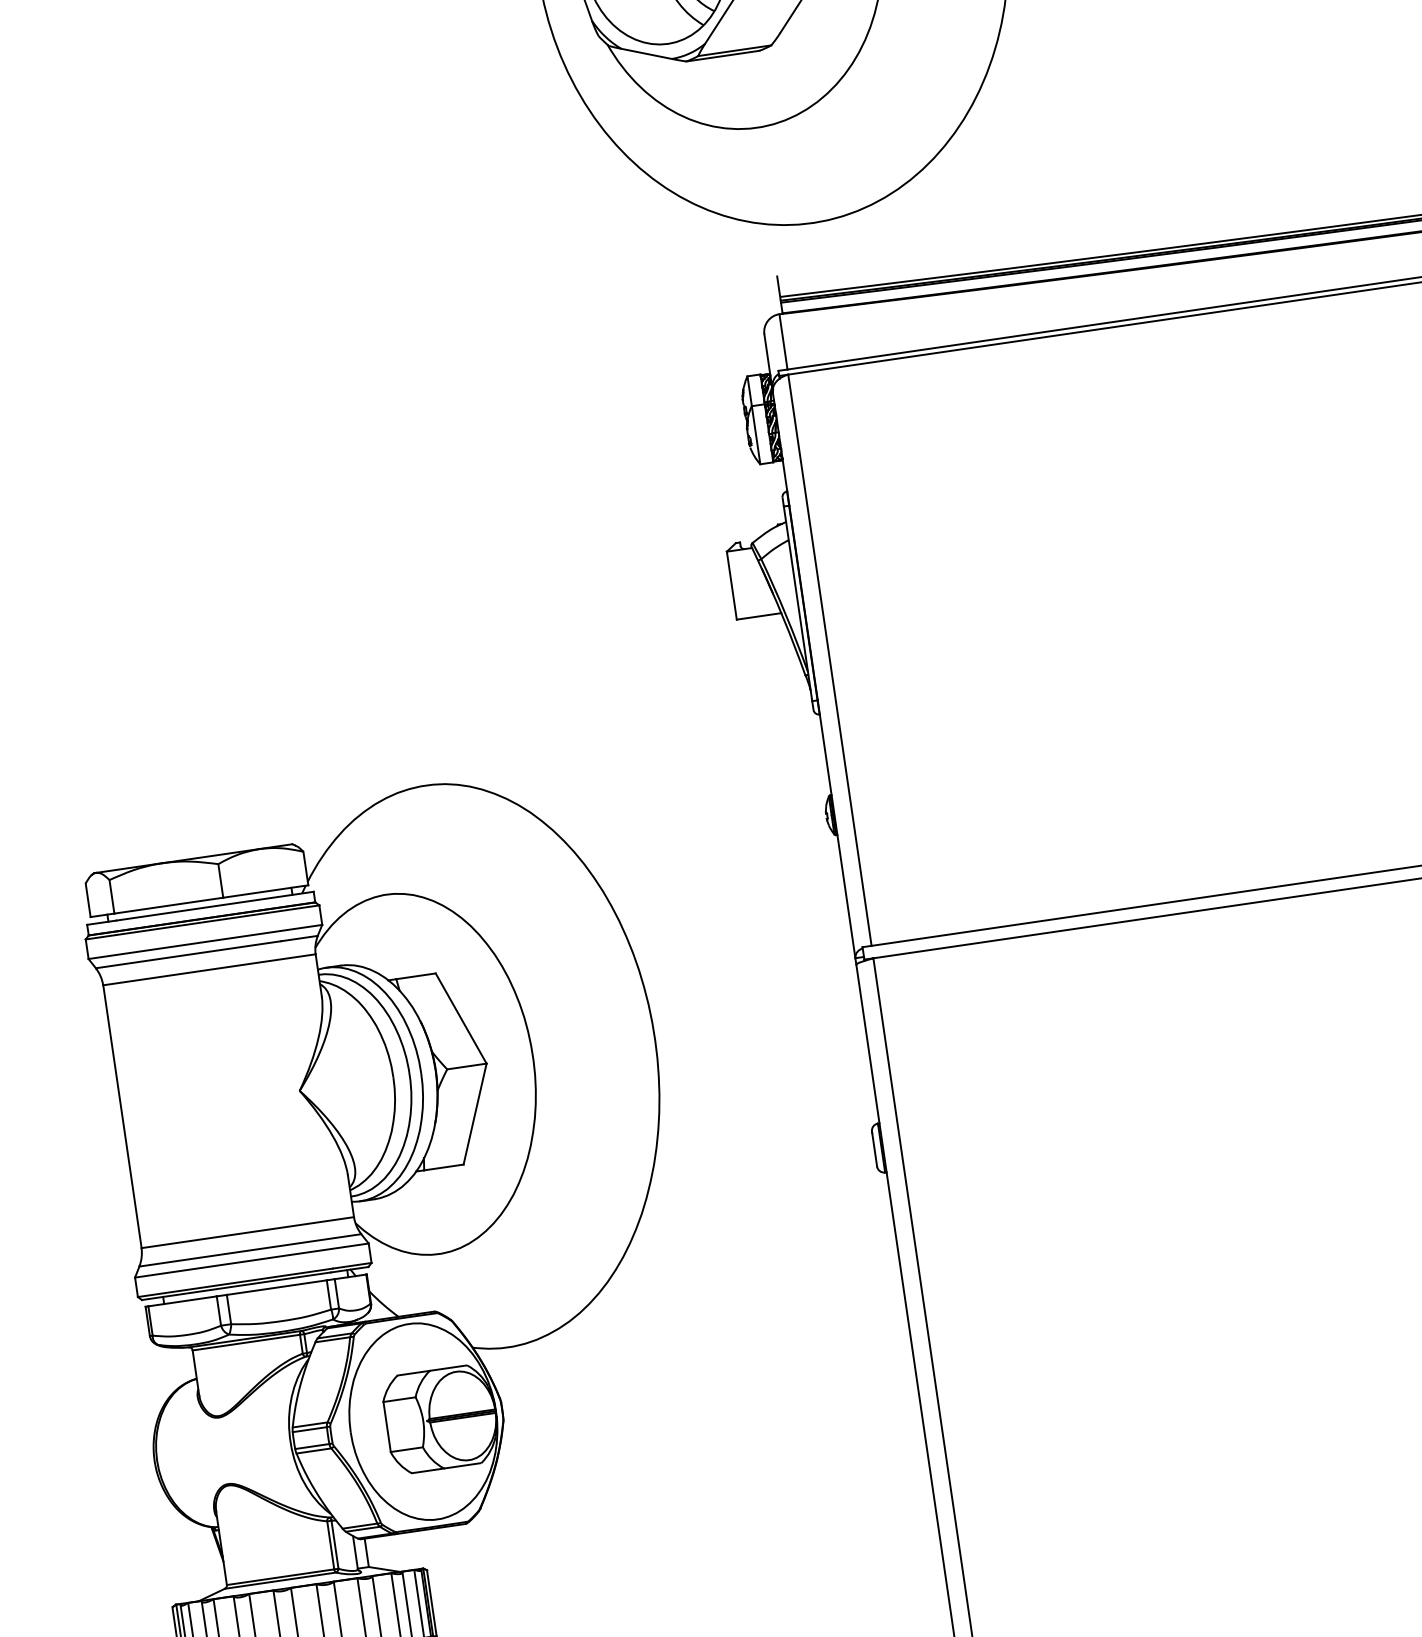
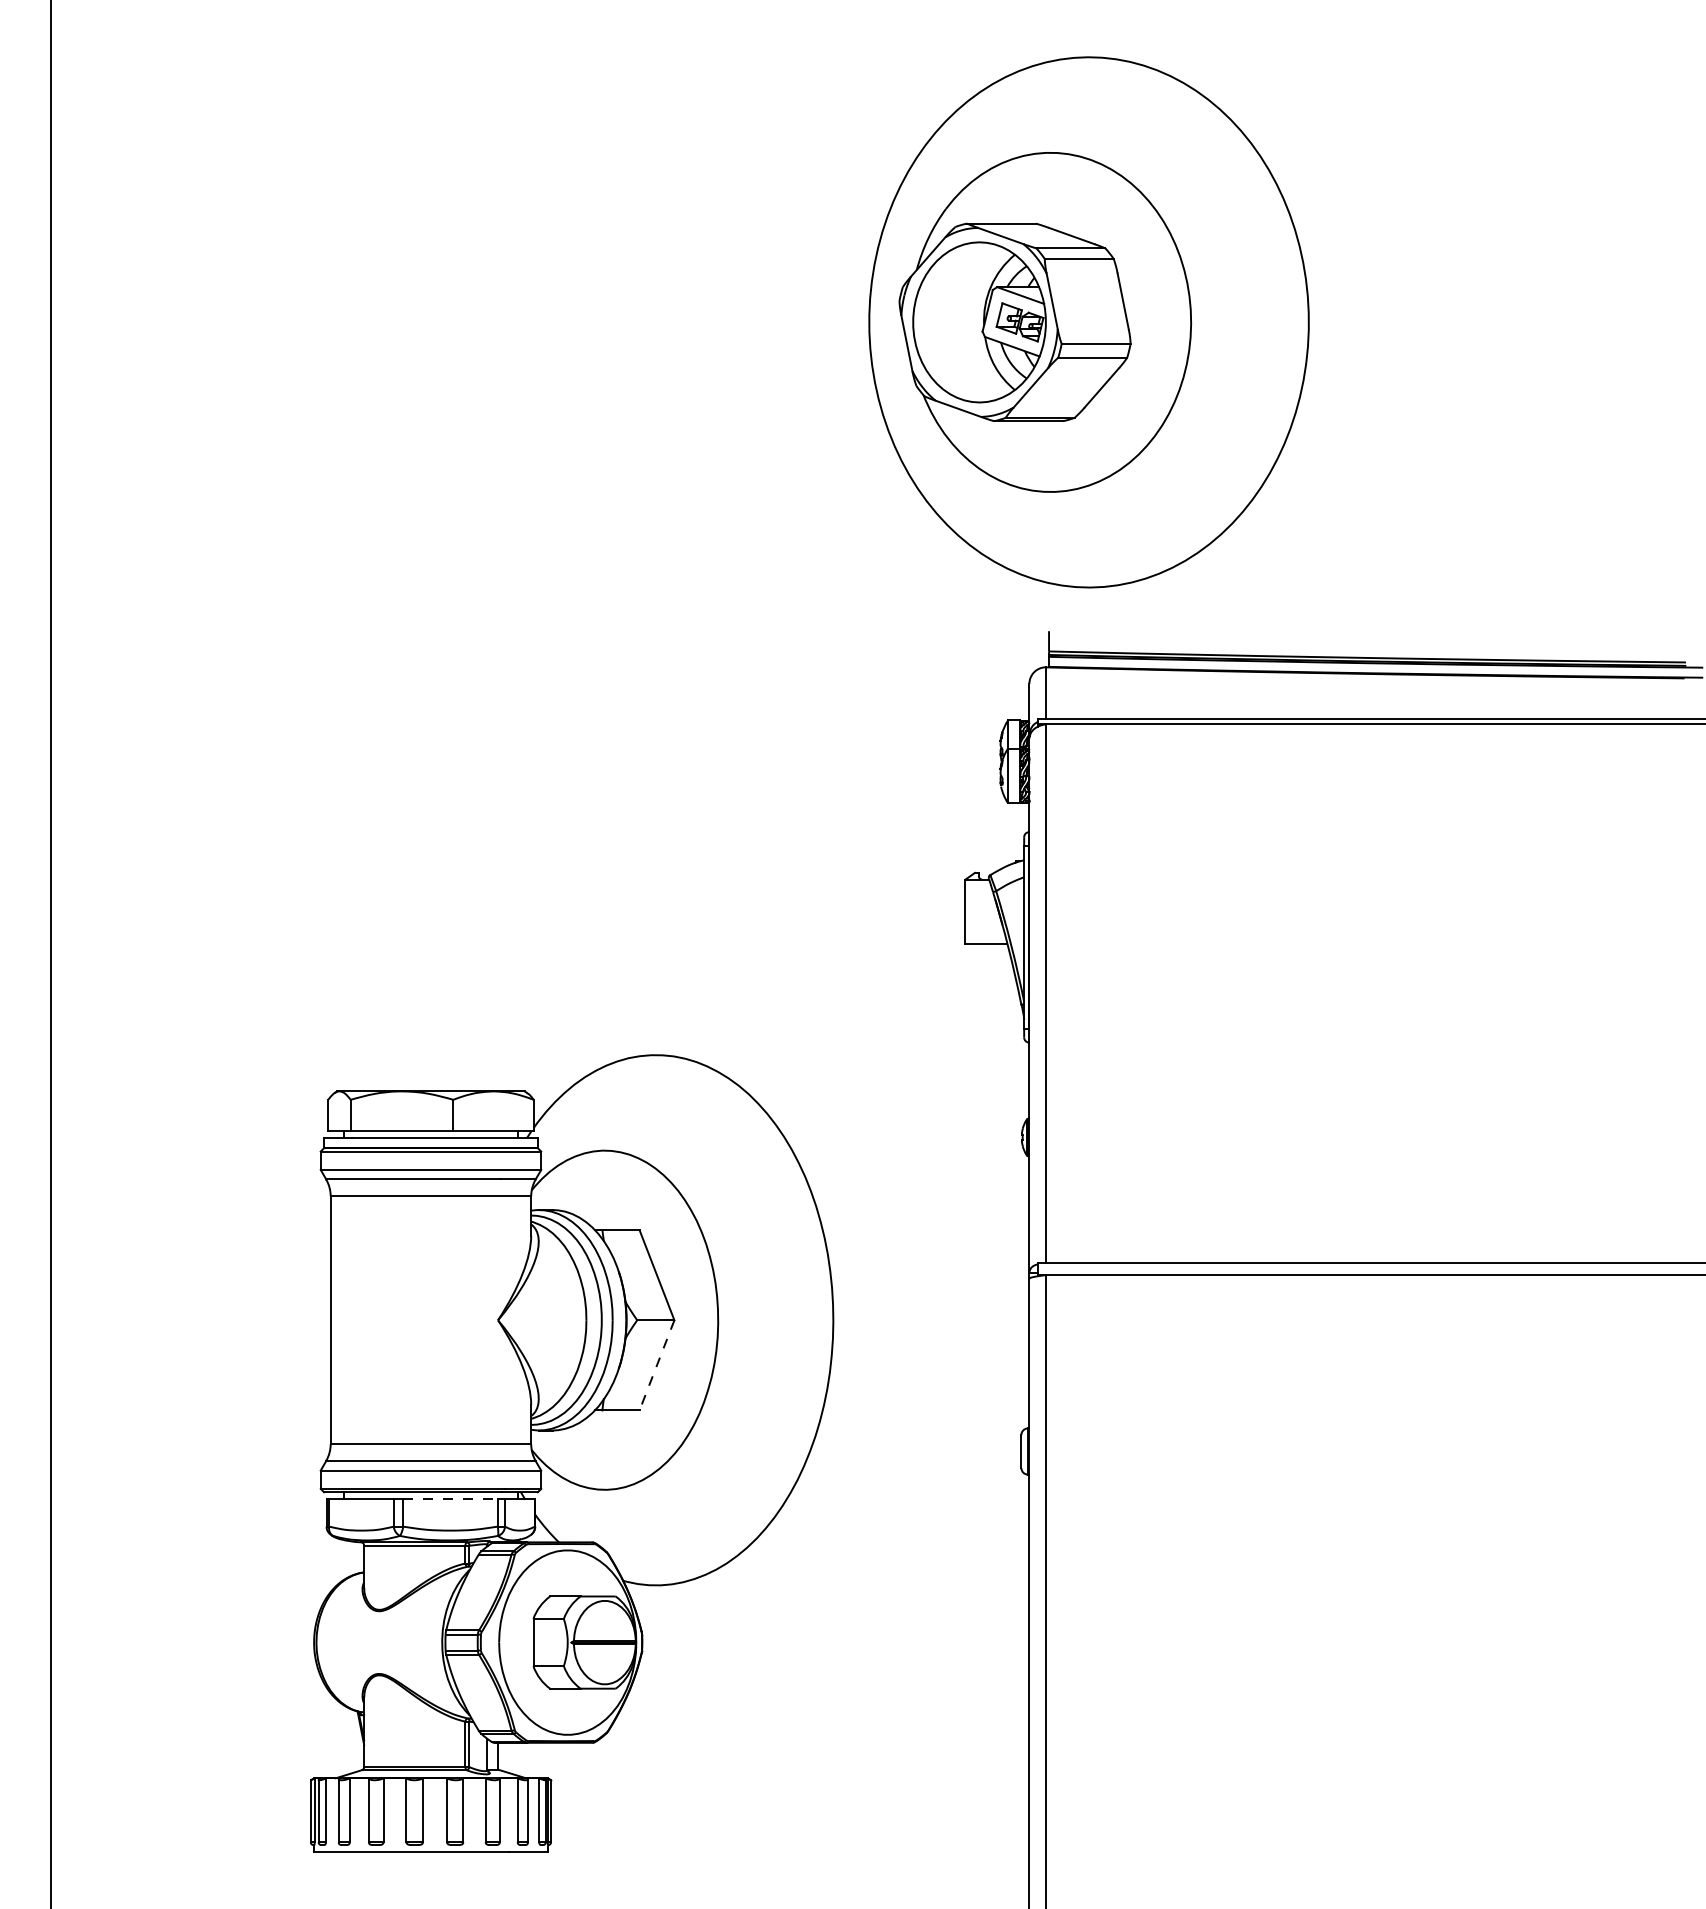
line: (474, 1114) -> (656, 1365), solid -> dashed
line: (276, 1287) -> (450, 1498), solid -> dashed

